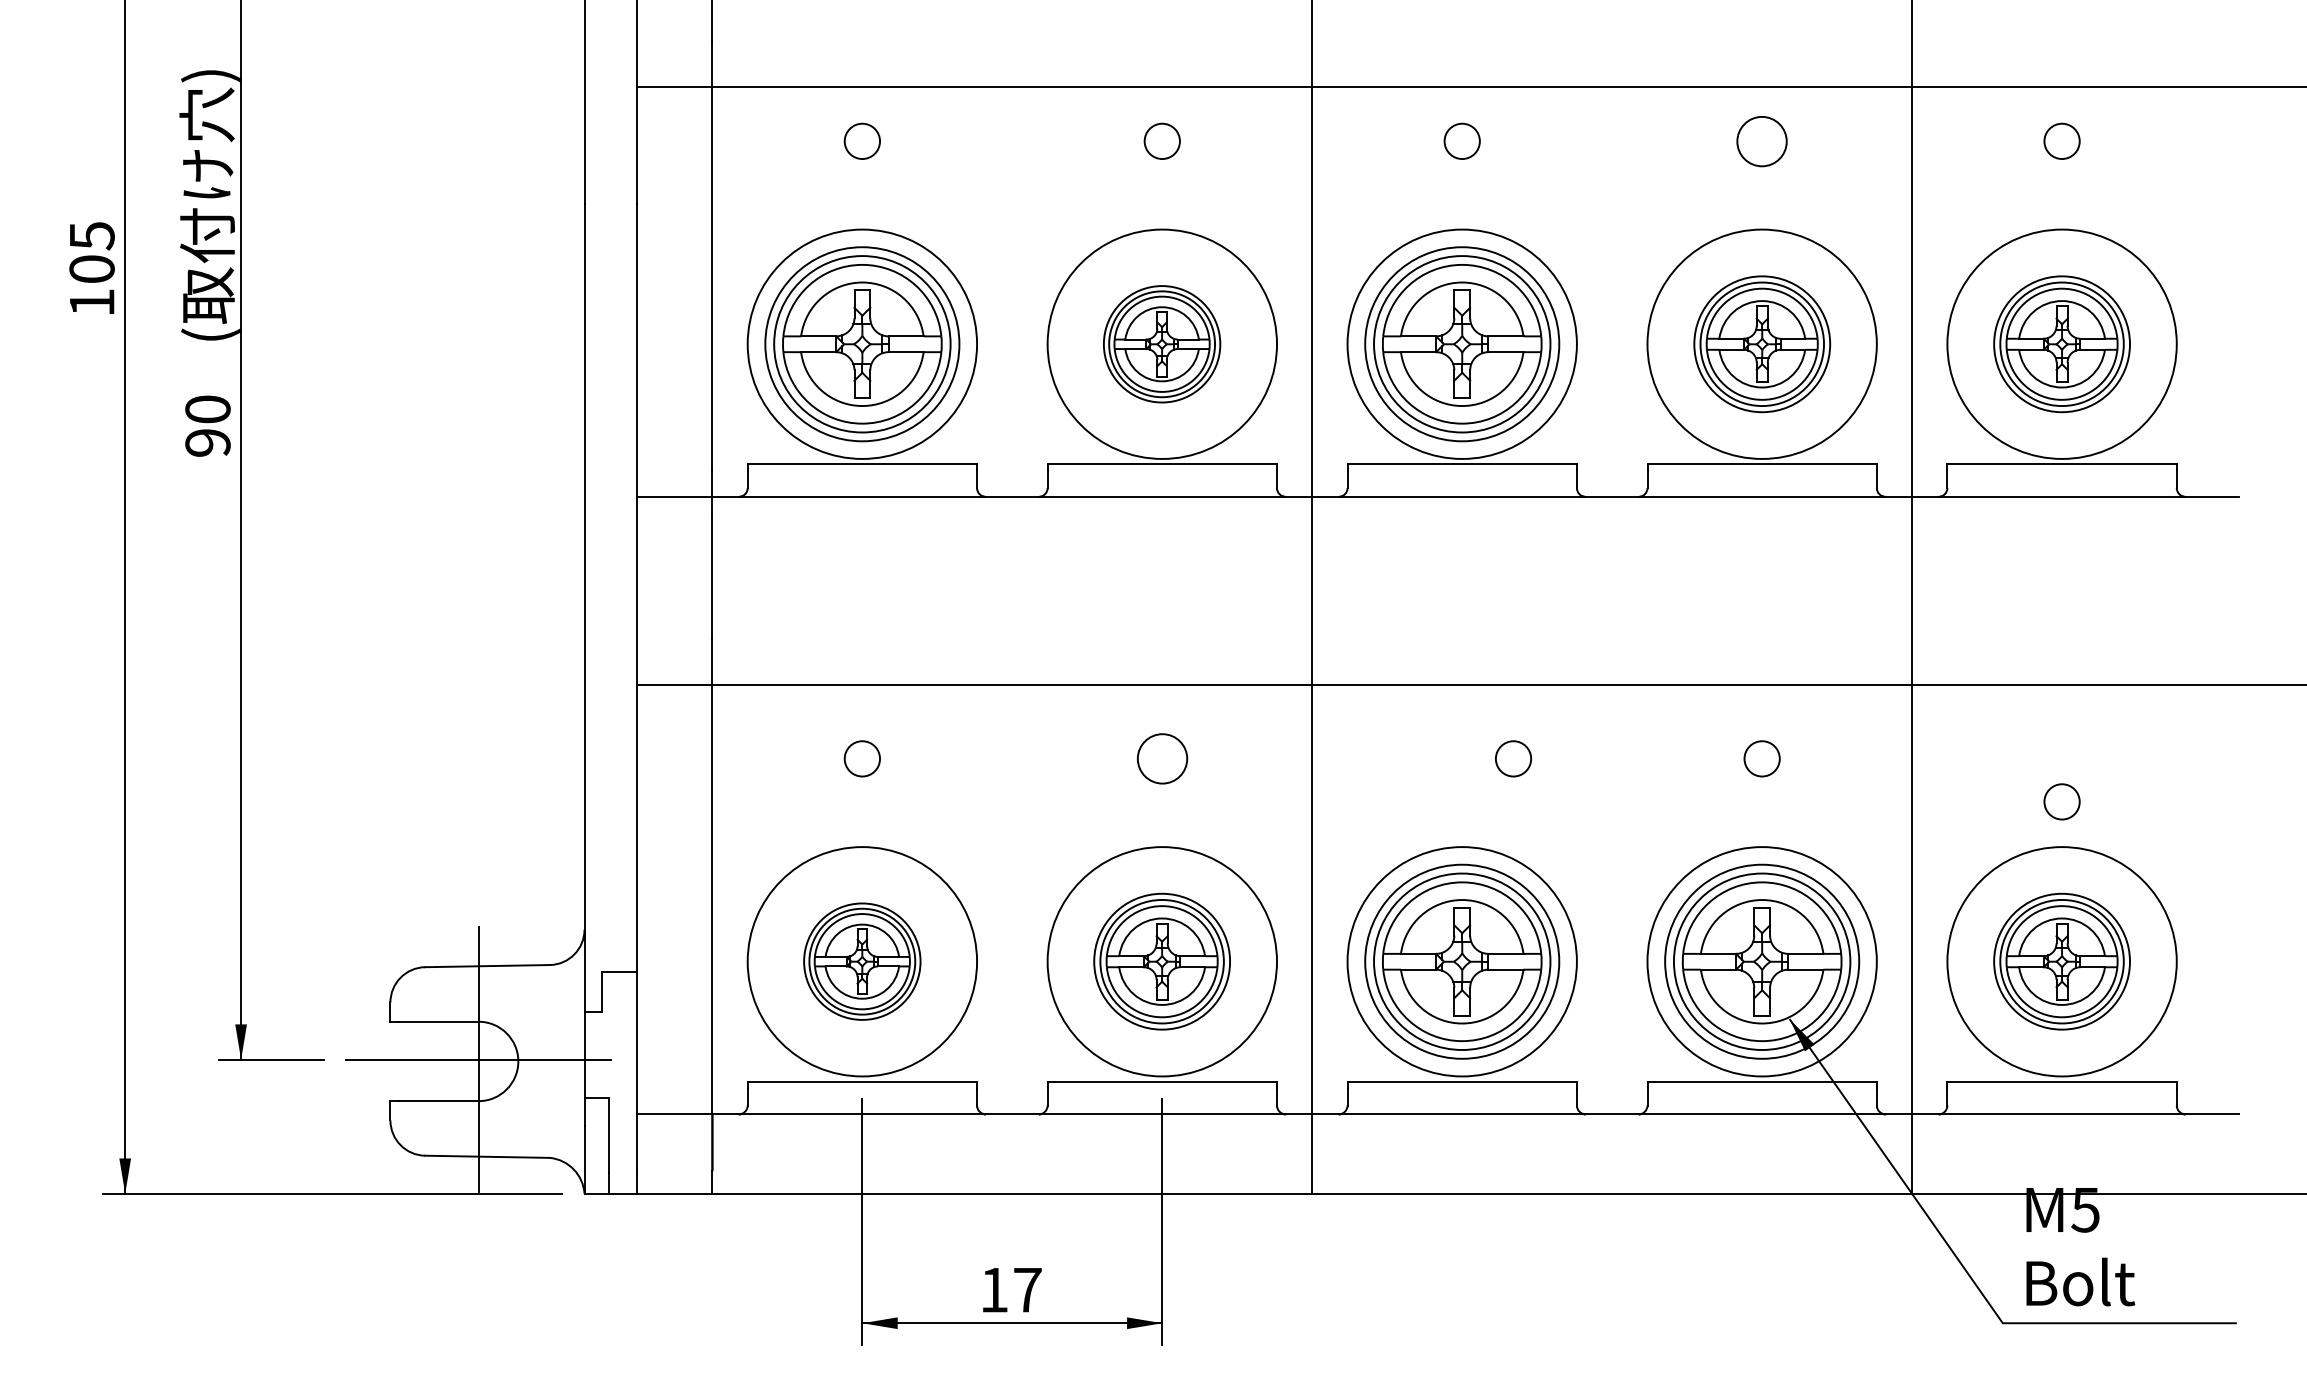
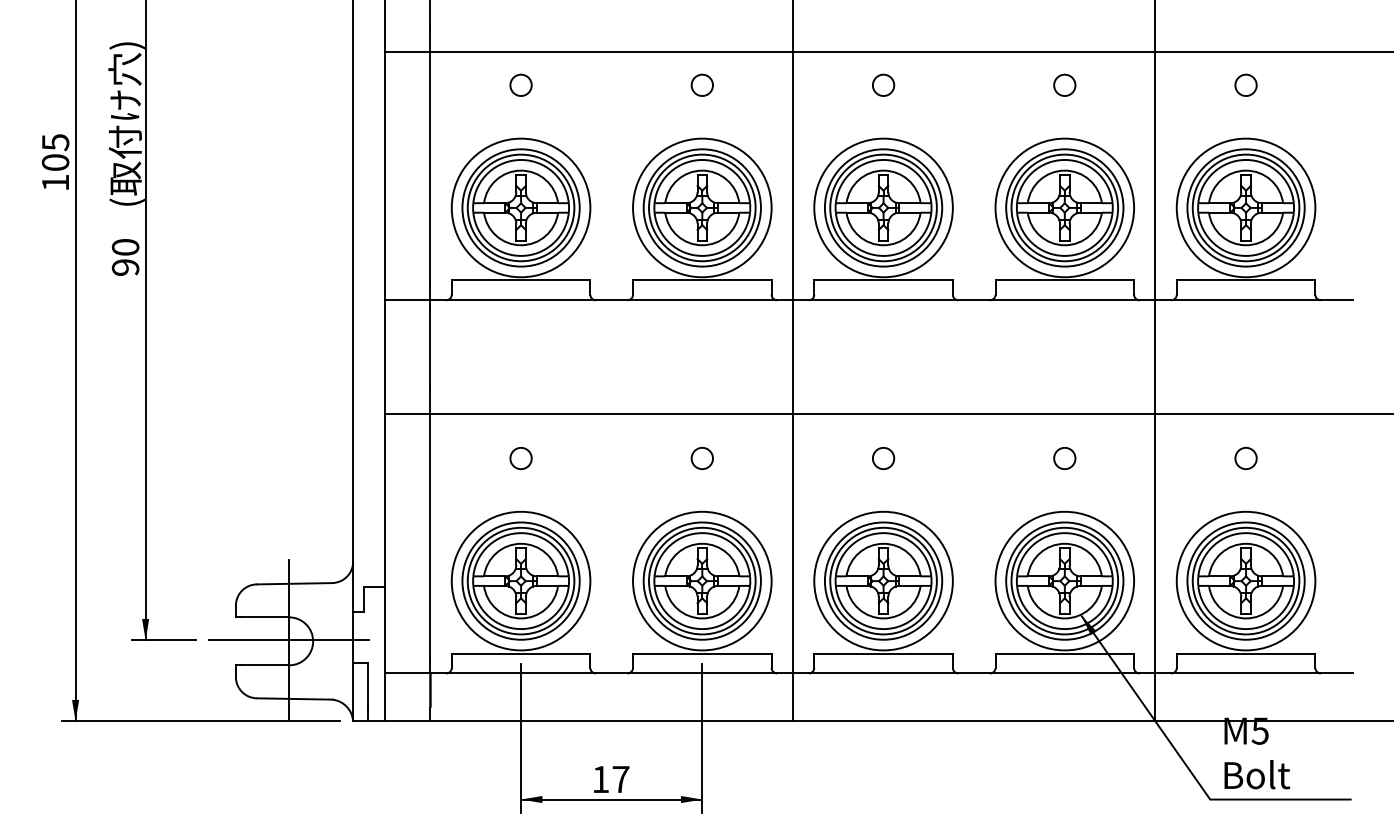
circle: (1761, 139) -> (1064, 84), size x0.71
part: (1160, 343) -> (701, 207), size x1.67
part: (1761, 343) -> (1064, 207), size x1.43
part: (2061, 343) -> (1245, 207), size x1.43
circle: (1160, 758) -> (701, 458), size x0.71
circle: (1513, 758) -> (883, 458), moved
circle: (2061, 801) -> (1245, 458), moved
part: (861, 960) -> (520, 580), size x1.67
part: (1160, 960) -> (701, 580), size x1.43
part: (2061, 960) -> (1245, 580), size x1.43

